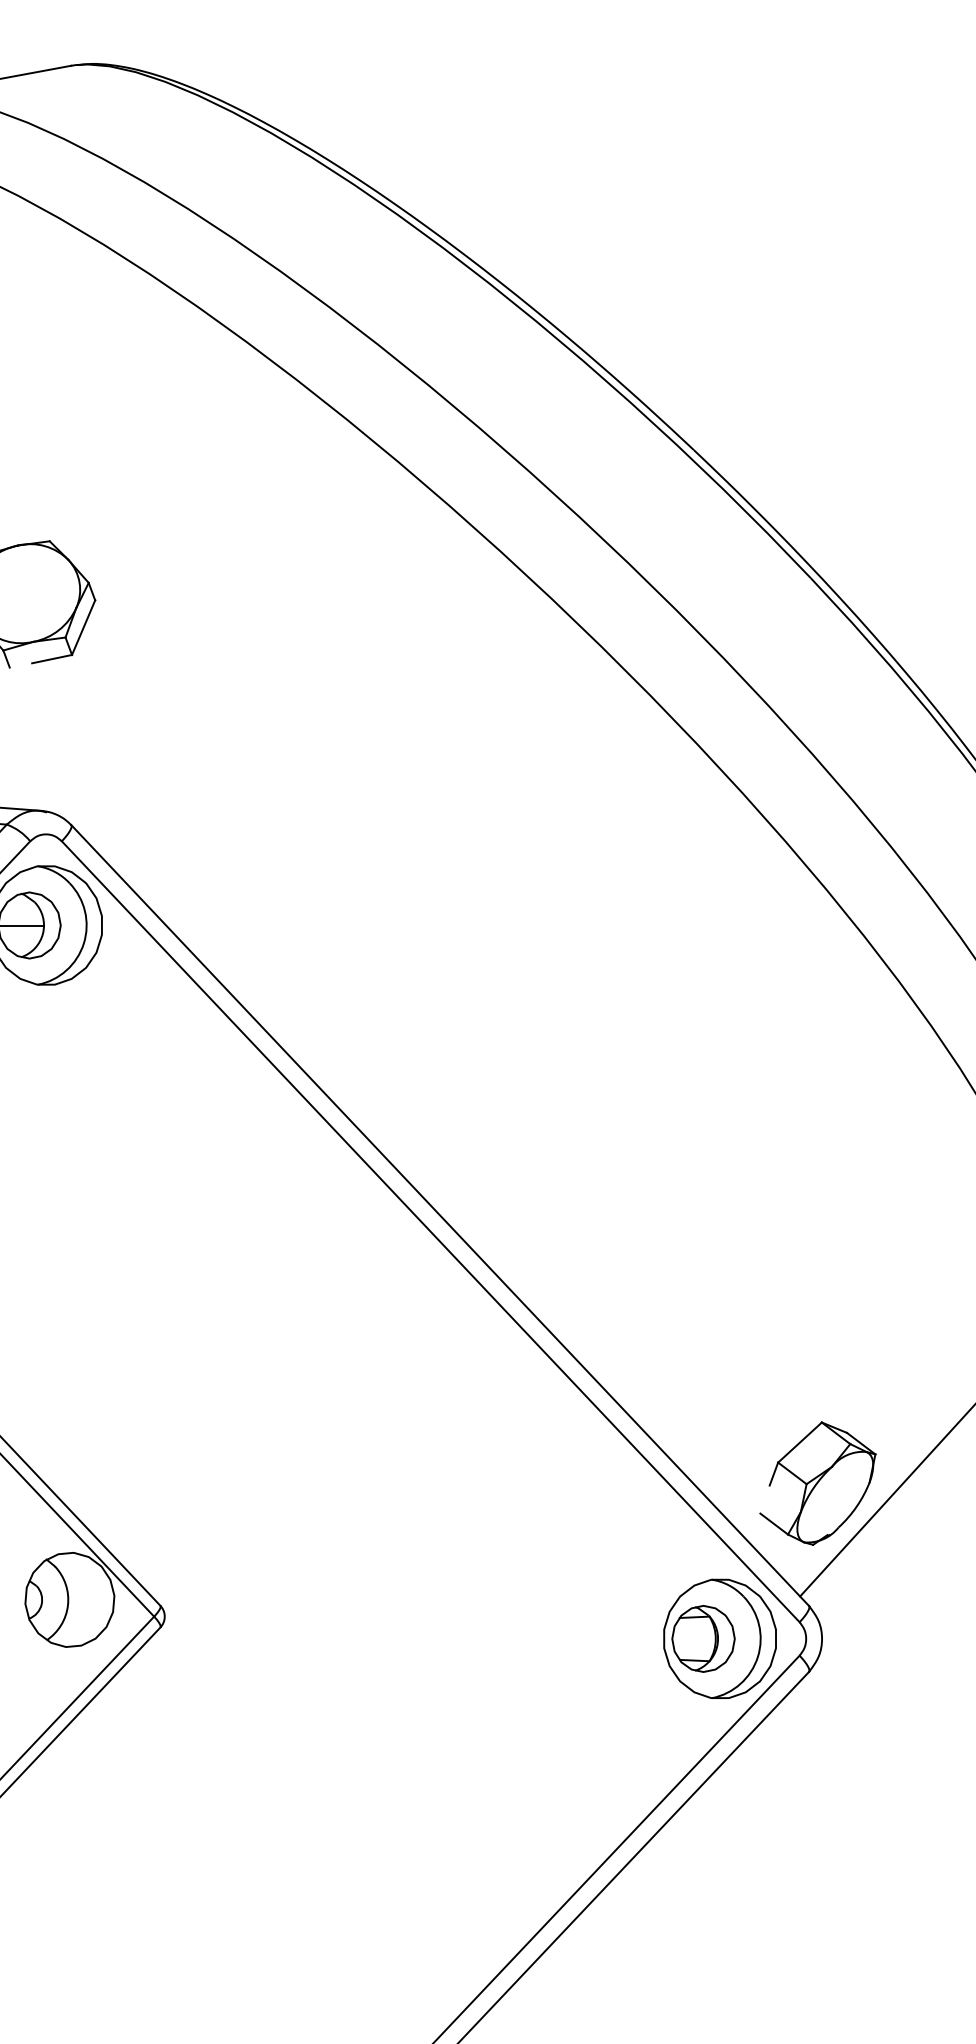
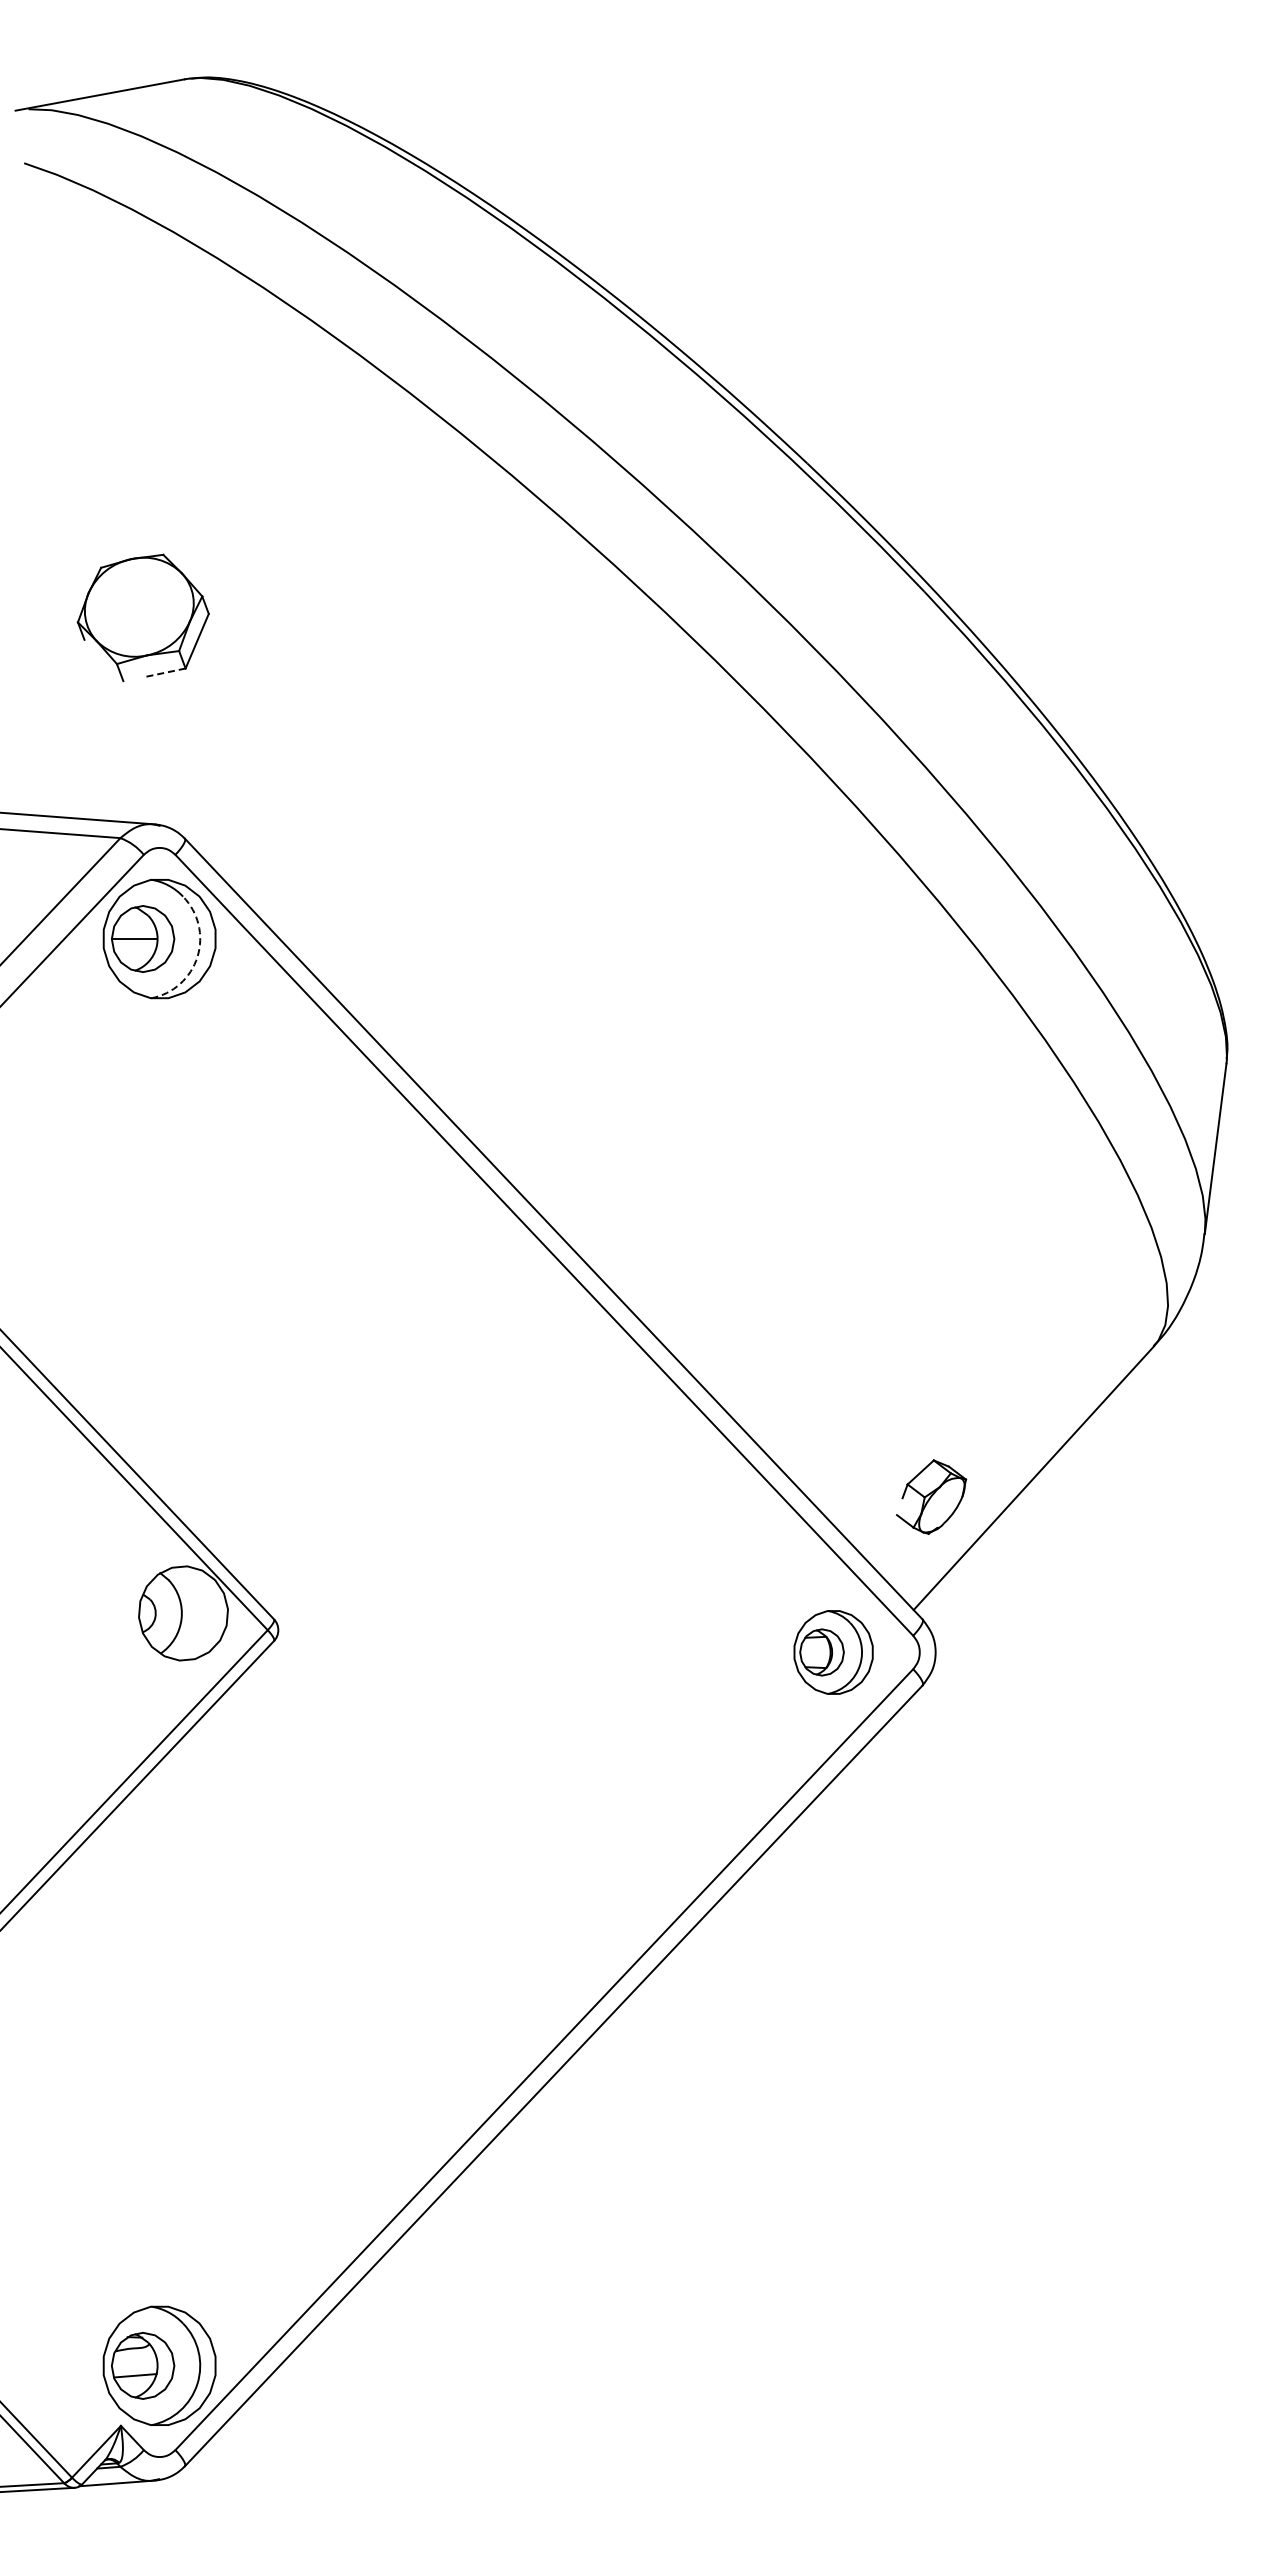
line: (51, 658) -> (165, 672), solid -> dashed
arc: (83, 942) -> (197, 956), solid -> dashed
part: (817, 1482) -> (931, 1496), size x0.6
part: (719, 1638) -> (833, 1652), size x0.7

